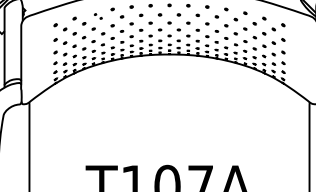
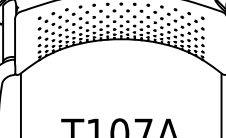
part: (98, 16) -> (70, 12), size x1.67

